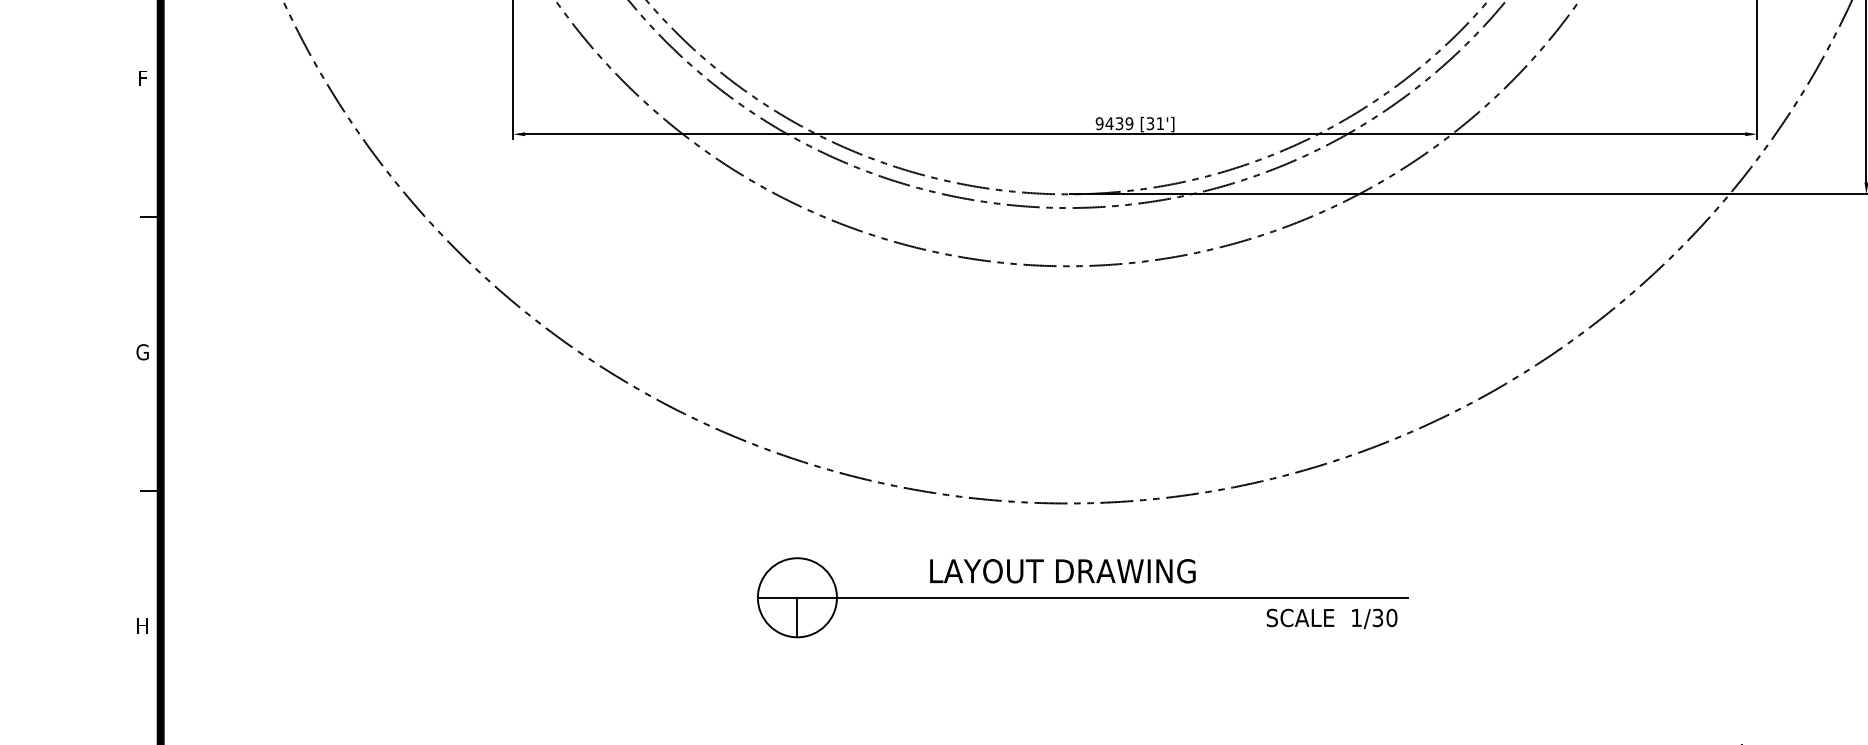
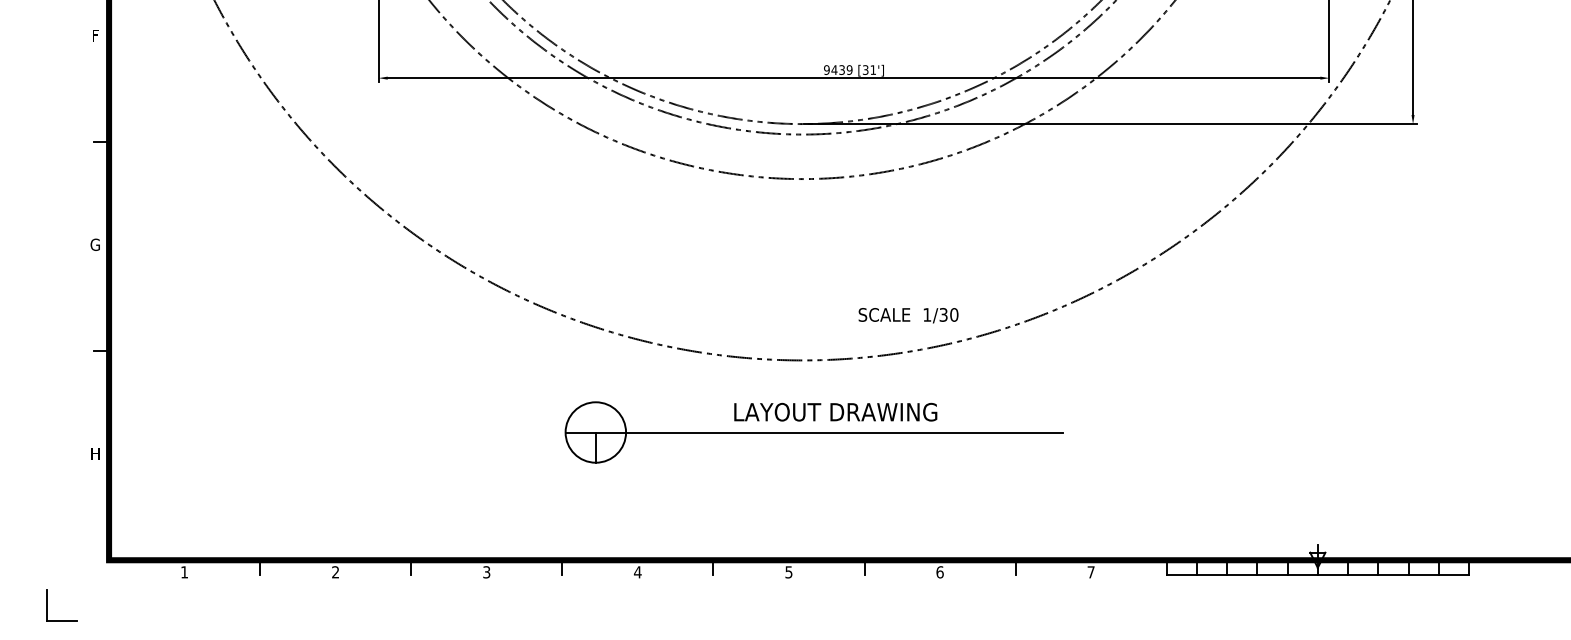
text: (1062, 570) -> (835, 411), moved
text: (1332, 618) -> (908, 315), moved

